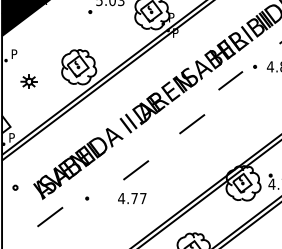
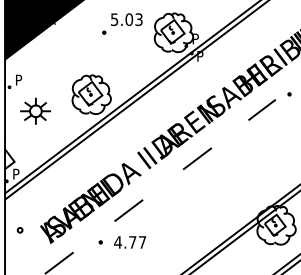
part: (28, 81) -> (34, 110), size x1.67
line: (192, 124) -> (197, 159), moved
line: (136, 170) -> (129, 210), moved
text: (132, 198) -> (130, 242), moved

